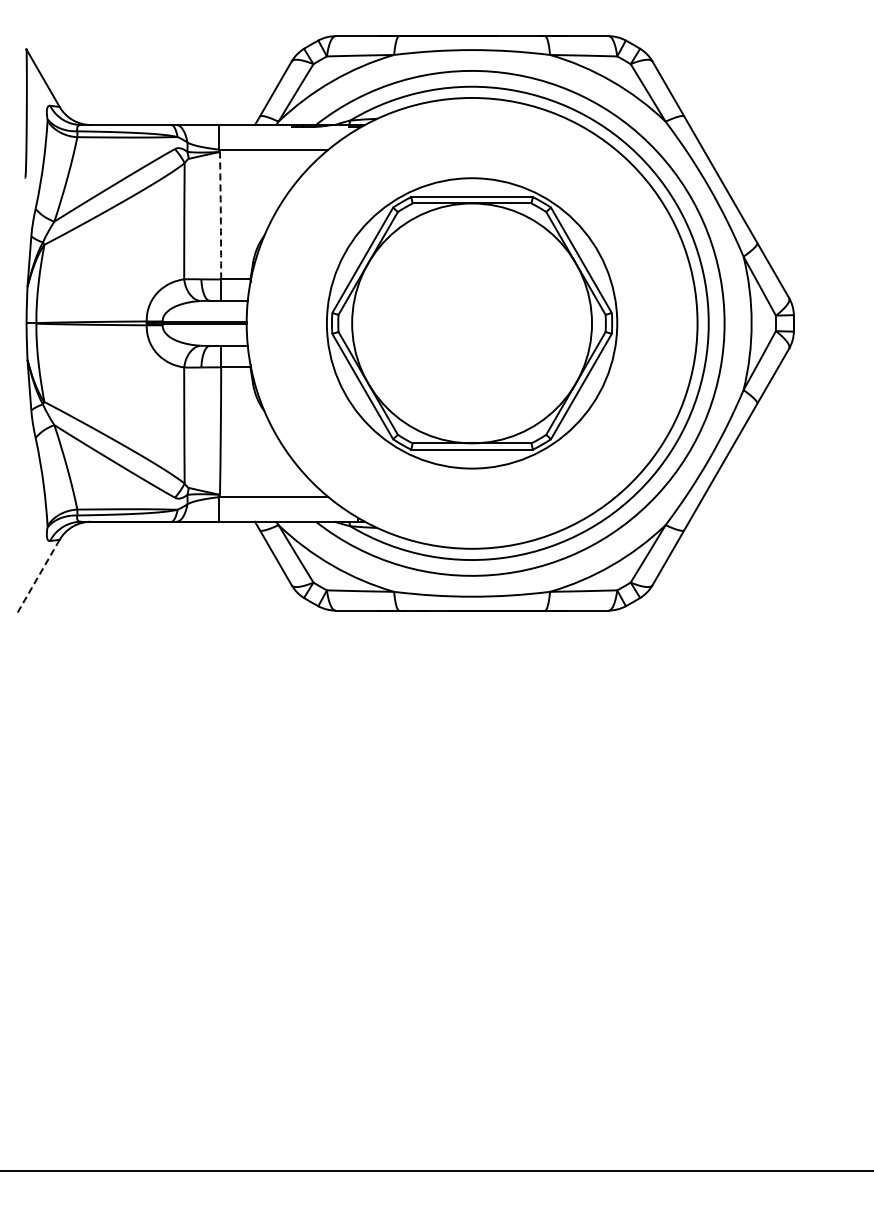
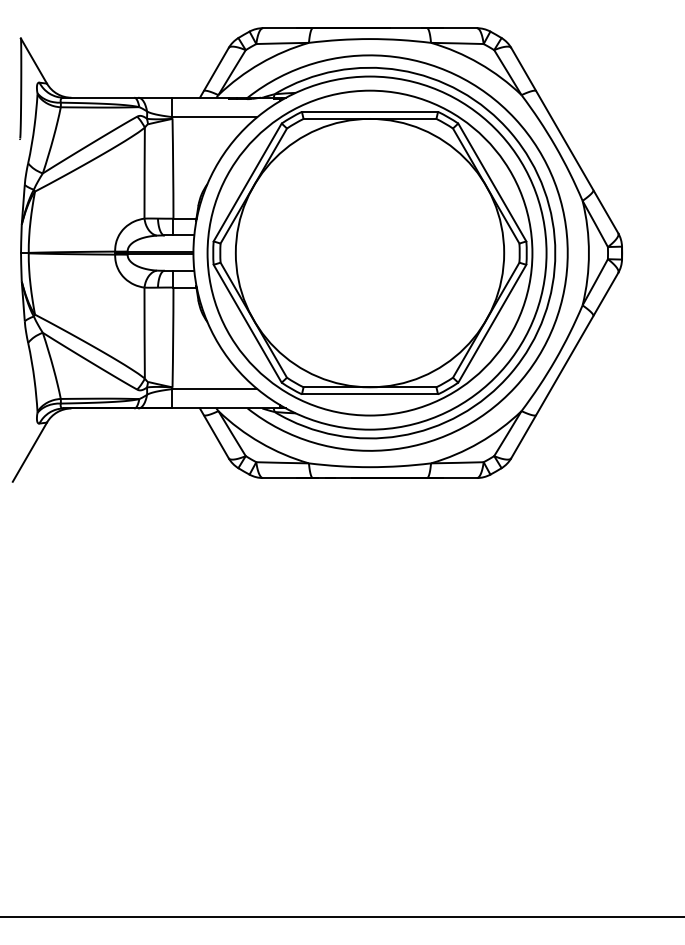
arc: (220, 215) -> (172, 168), dashed -> solid
part: (471, 323) -> (369, 253), size x1.43
line: (37, 577) -> (29, 452), dashed -> solid

